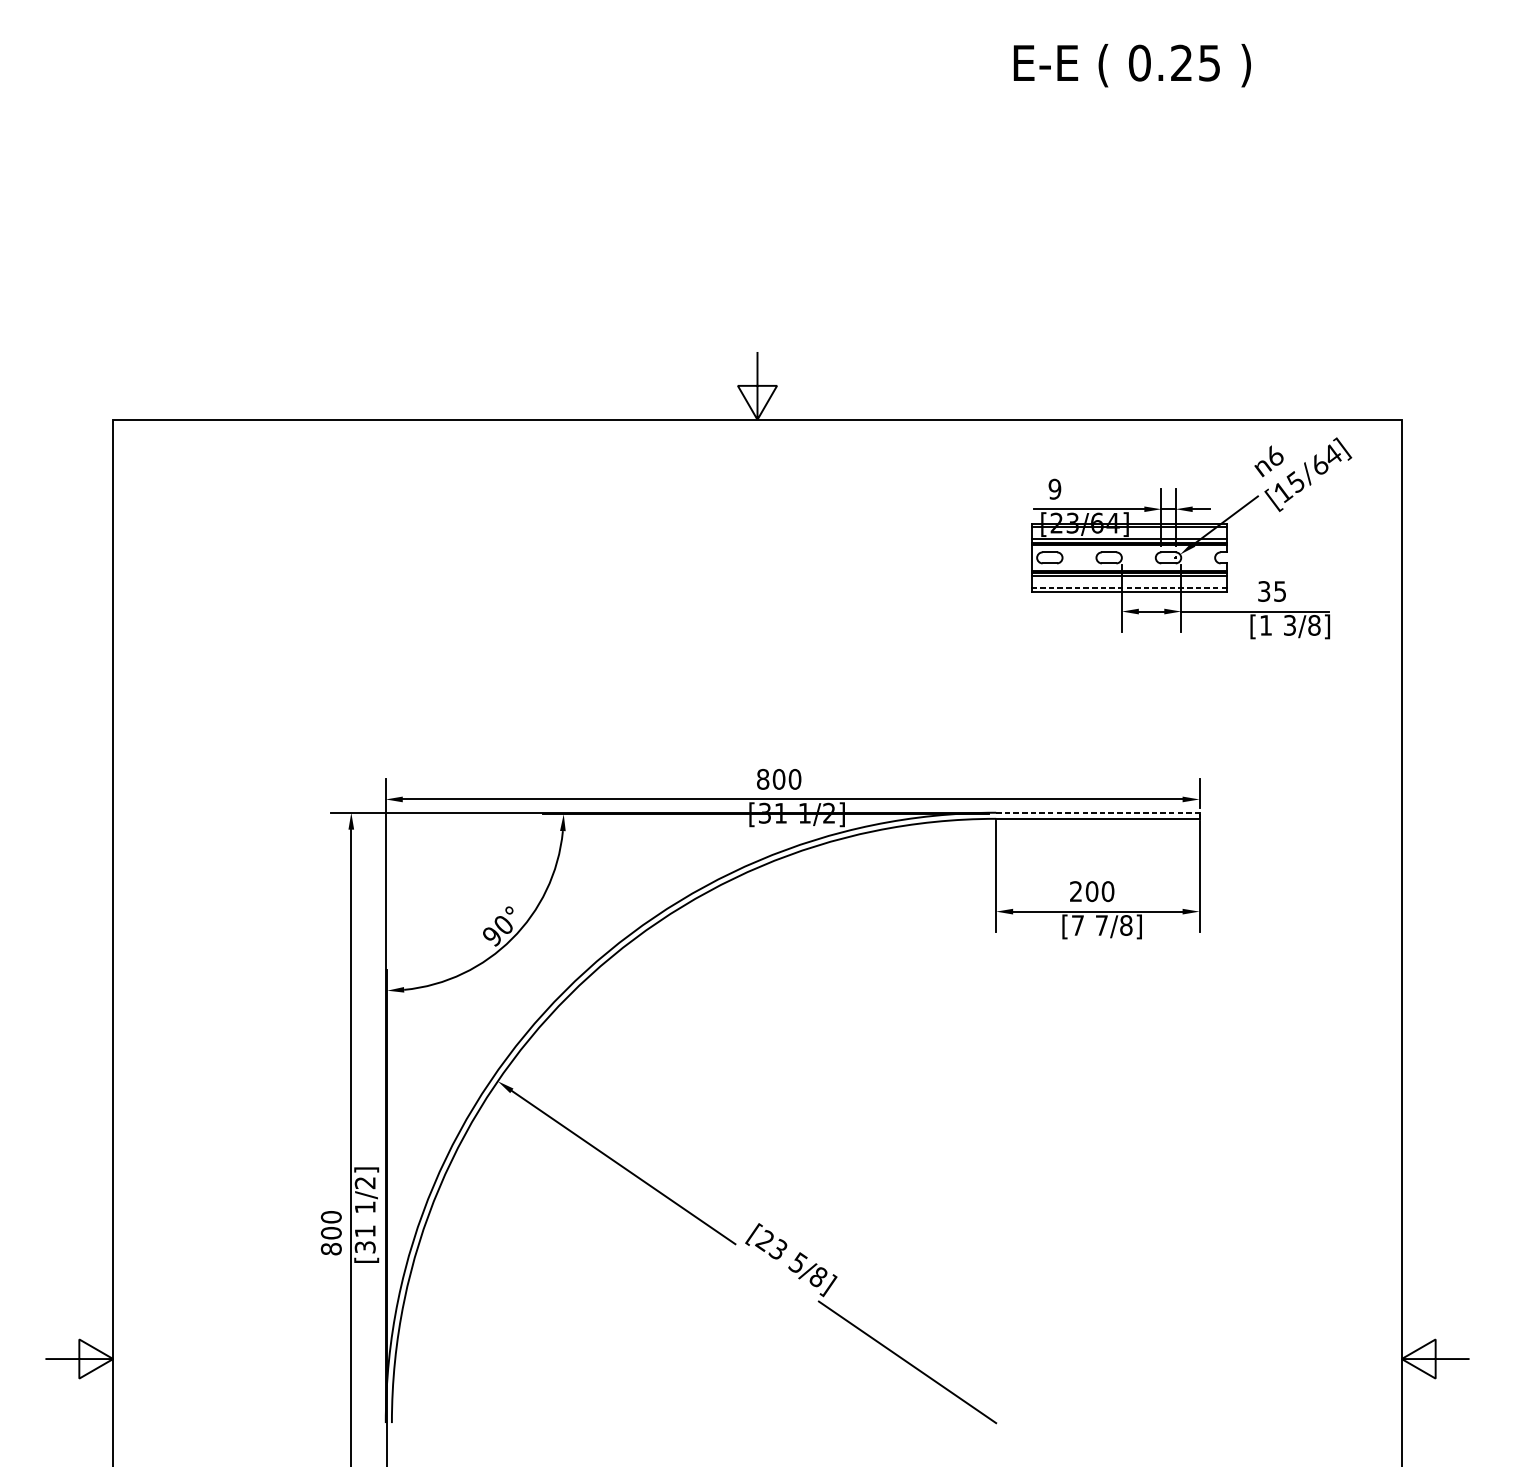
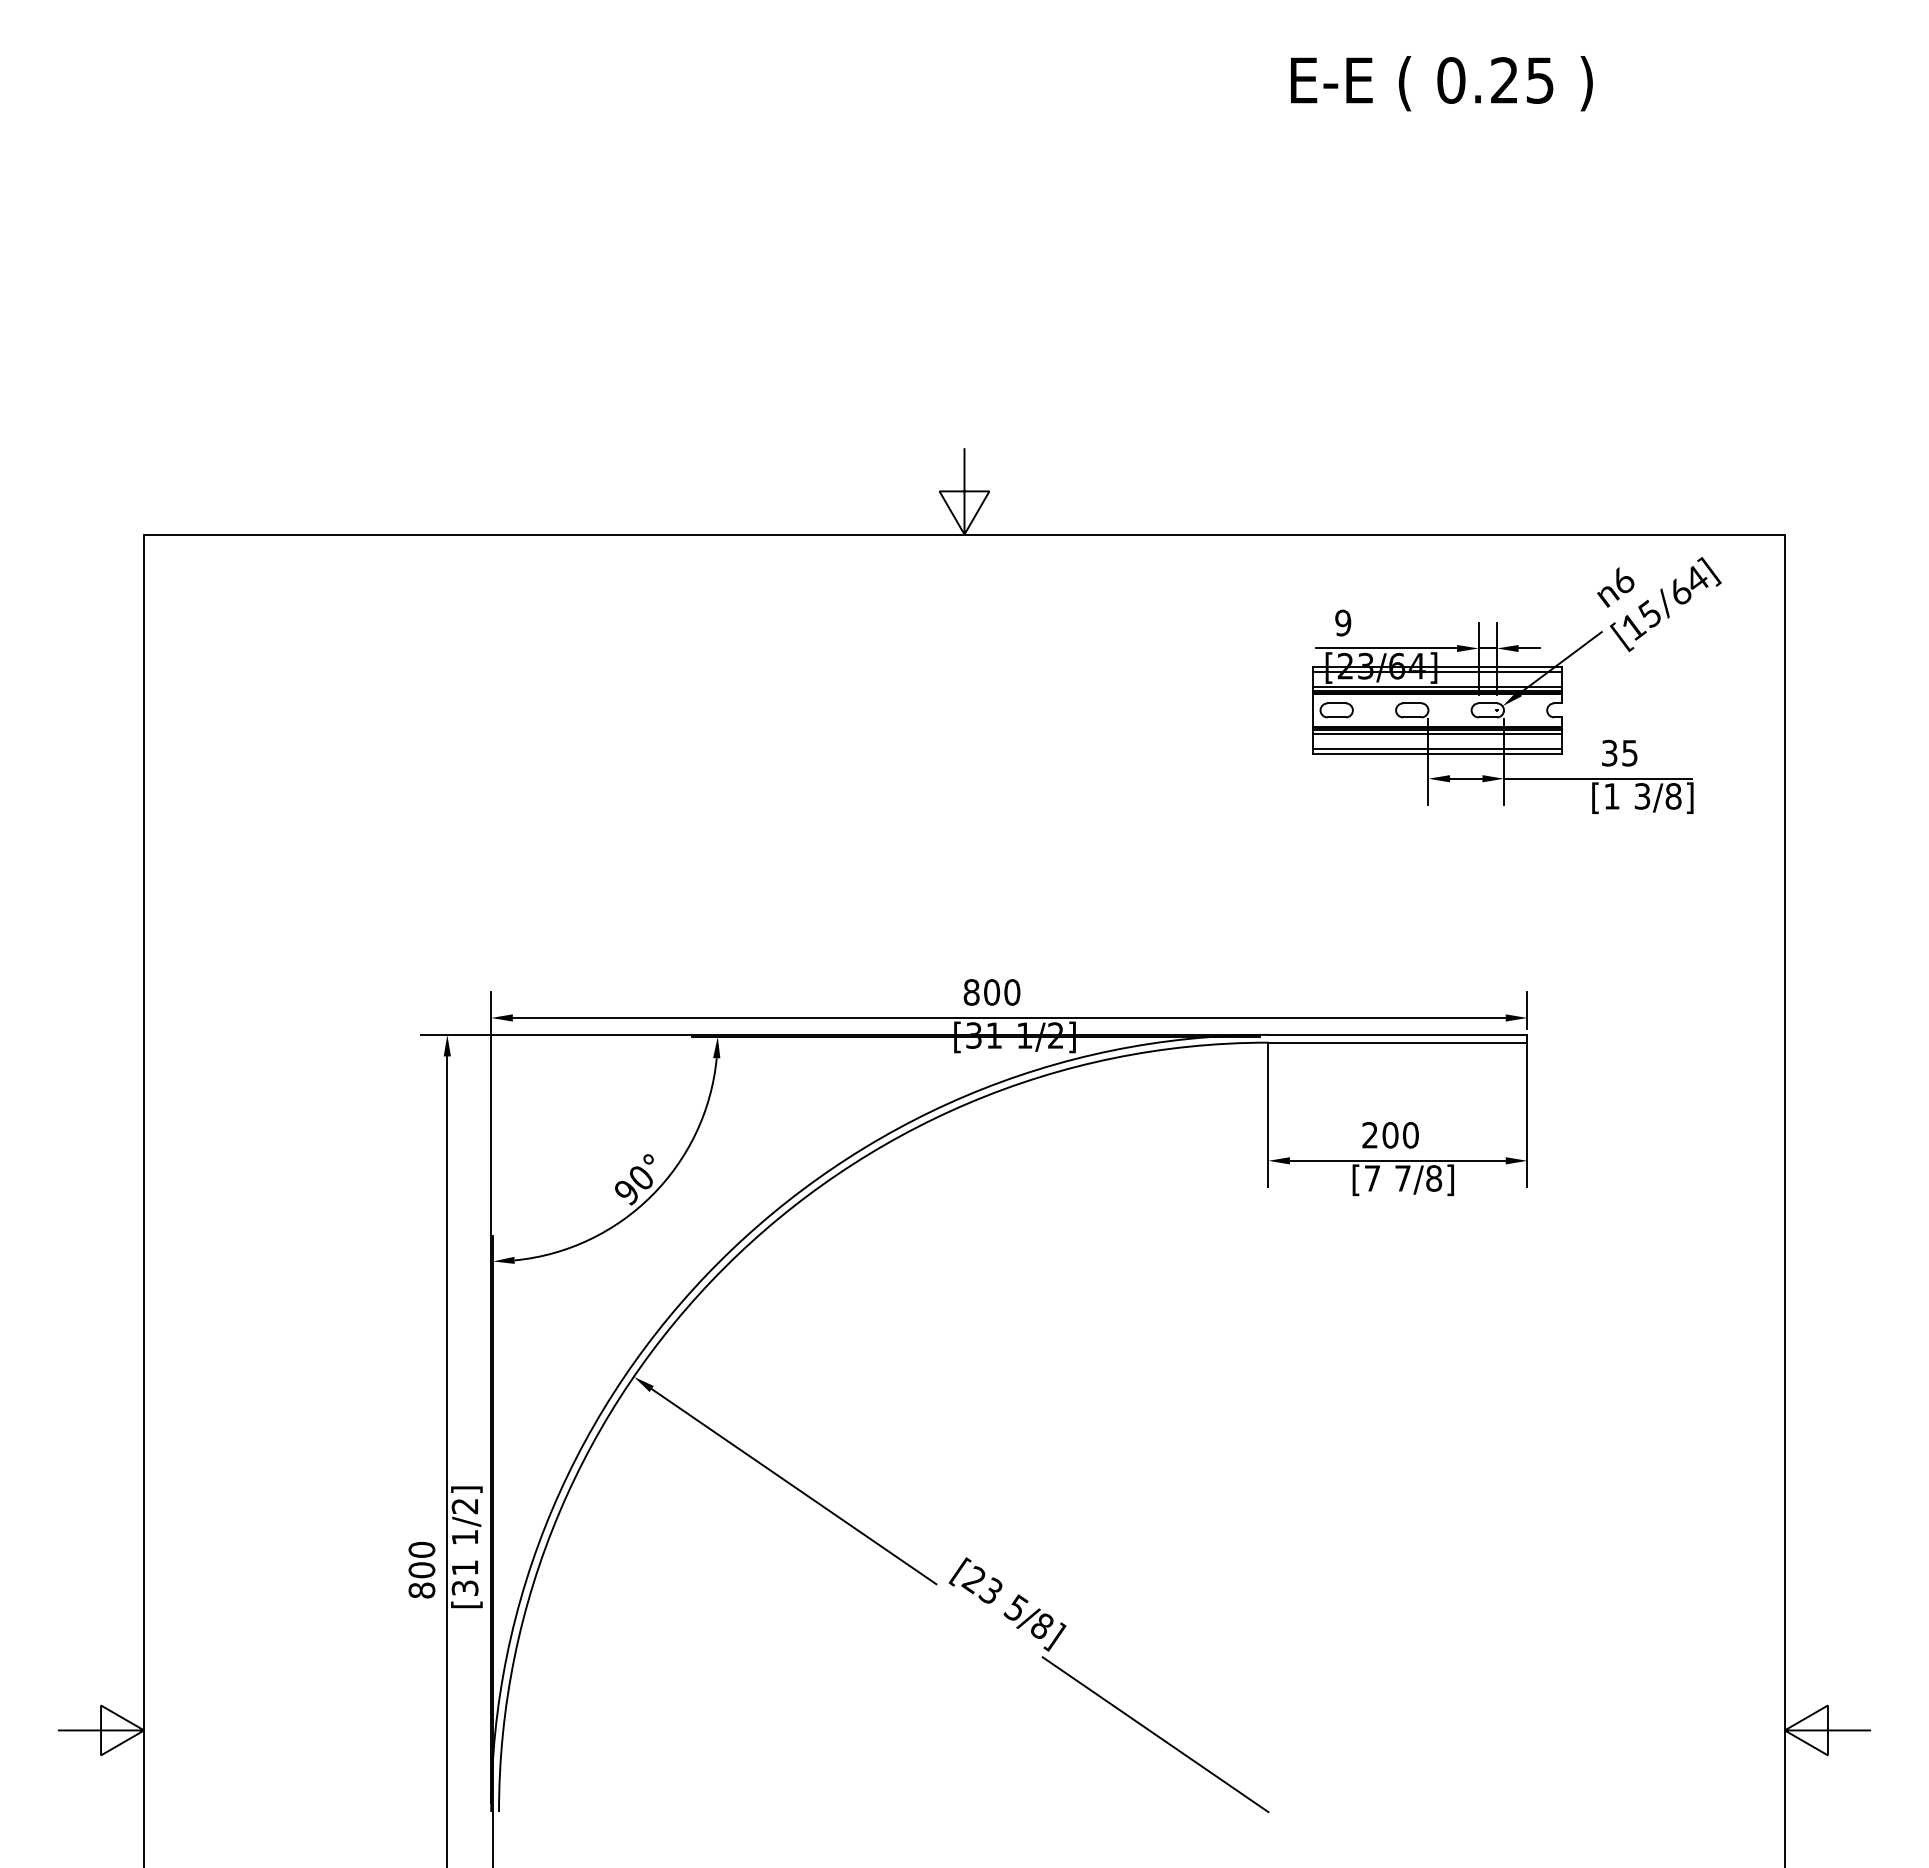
line: (1129, 588) -> (1438, 749), dashed -> solid
line: (1097, 812) -> (1397, 1034), dashed -> solid

